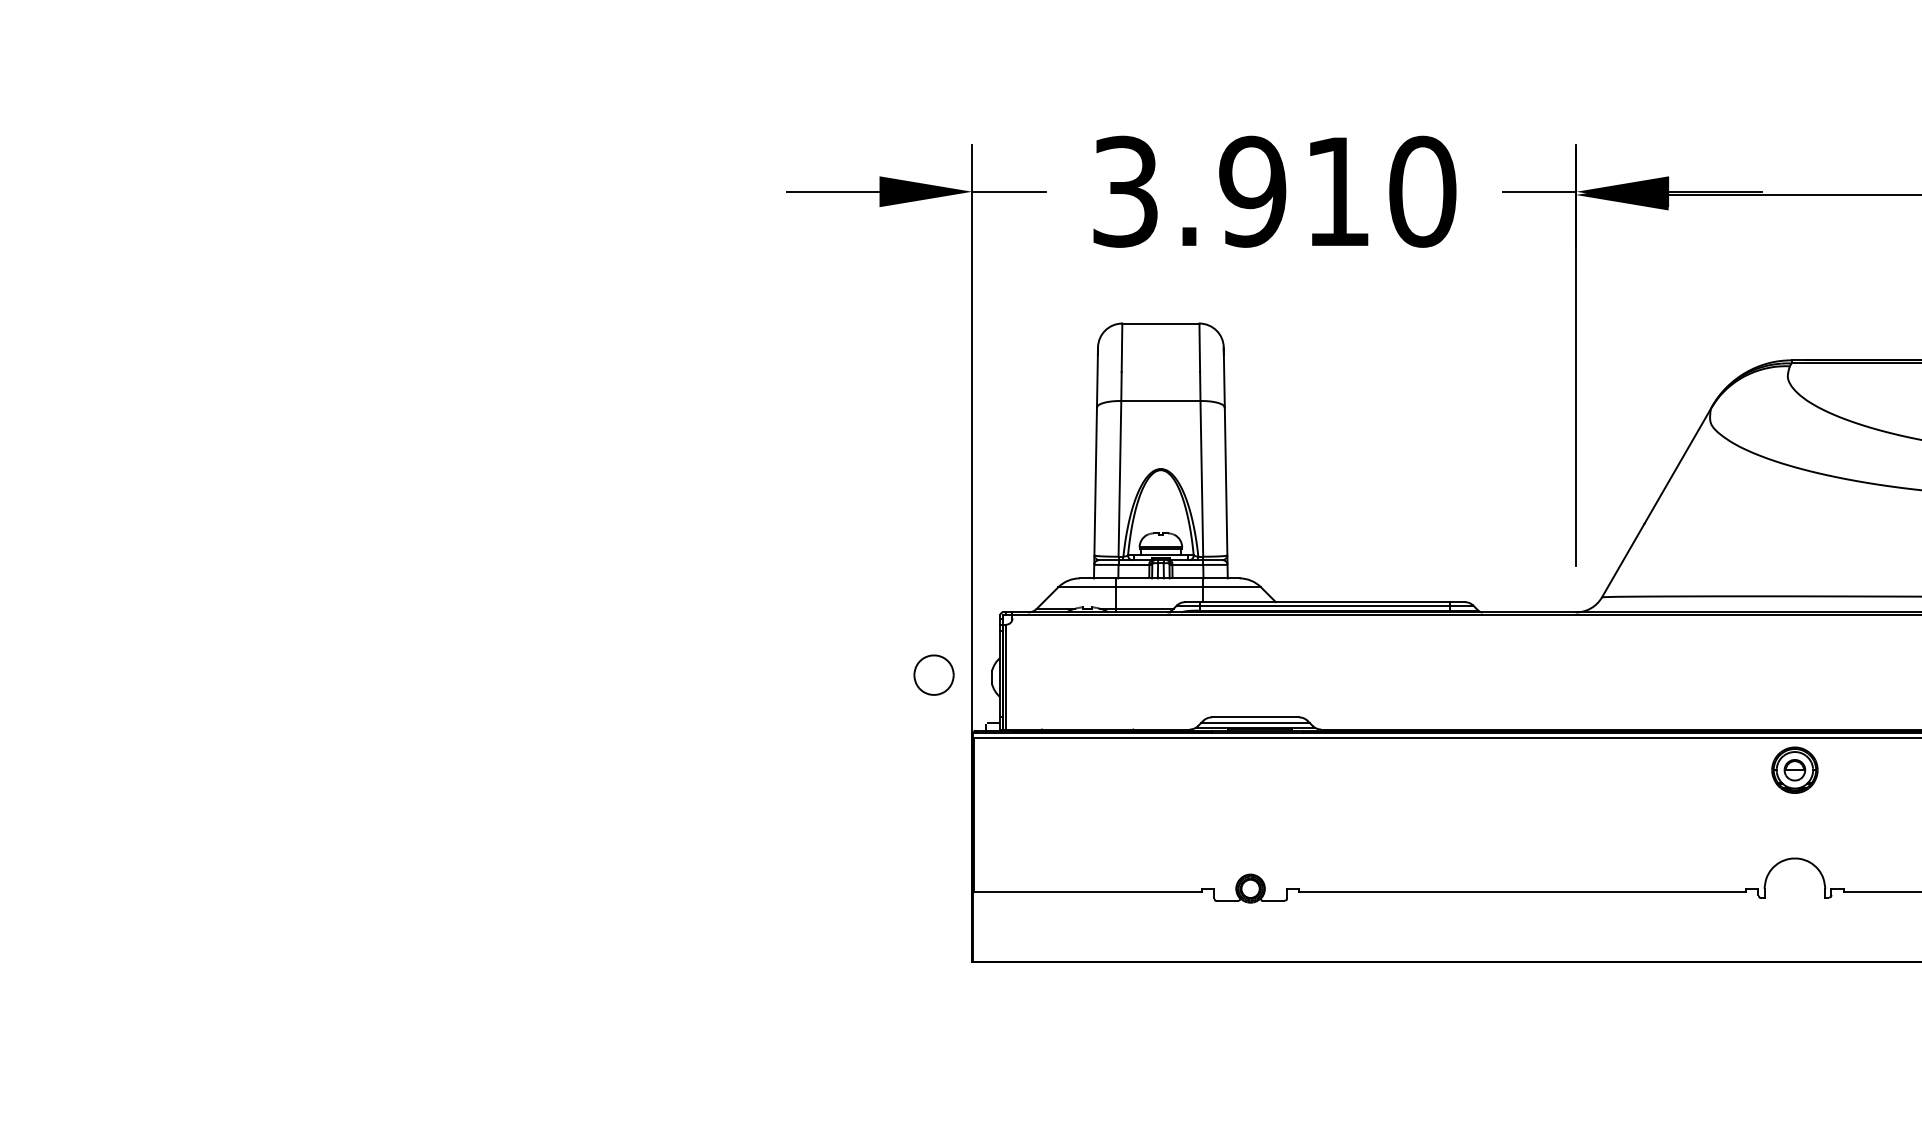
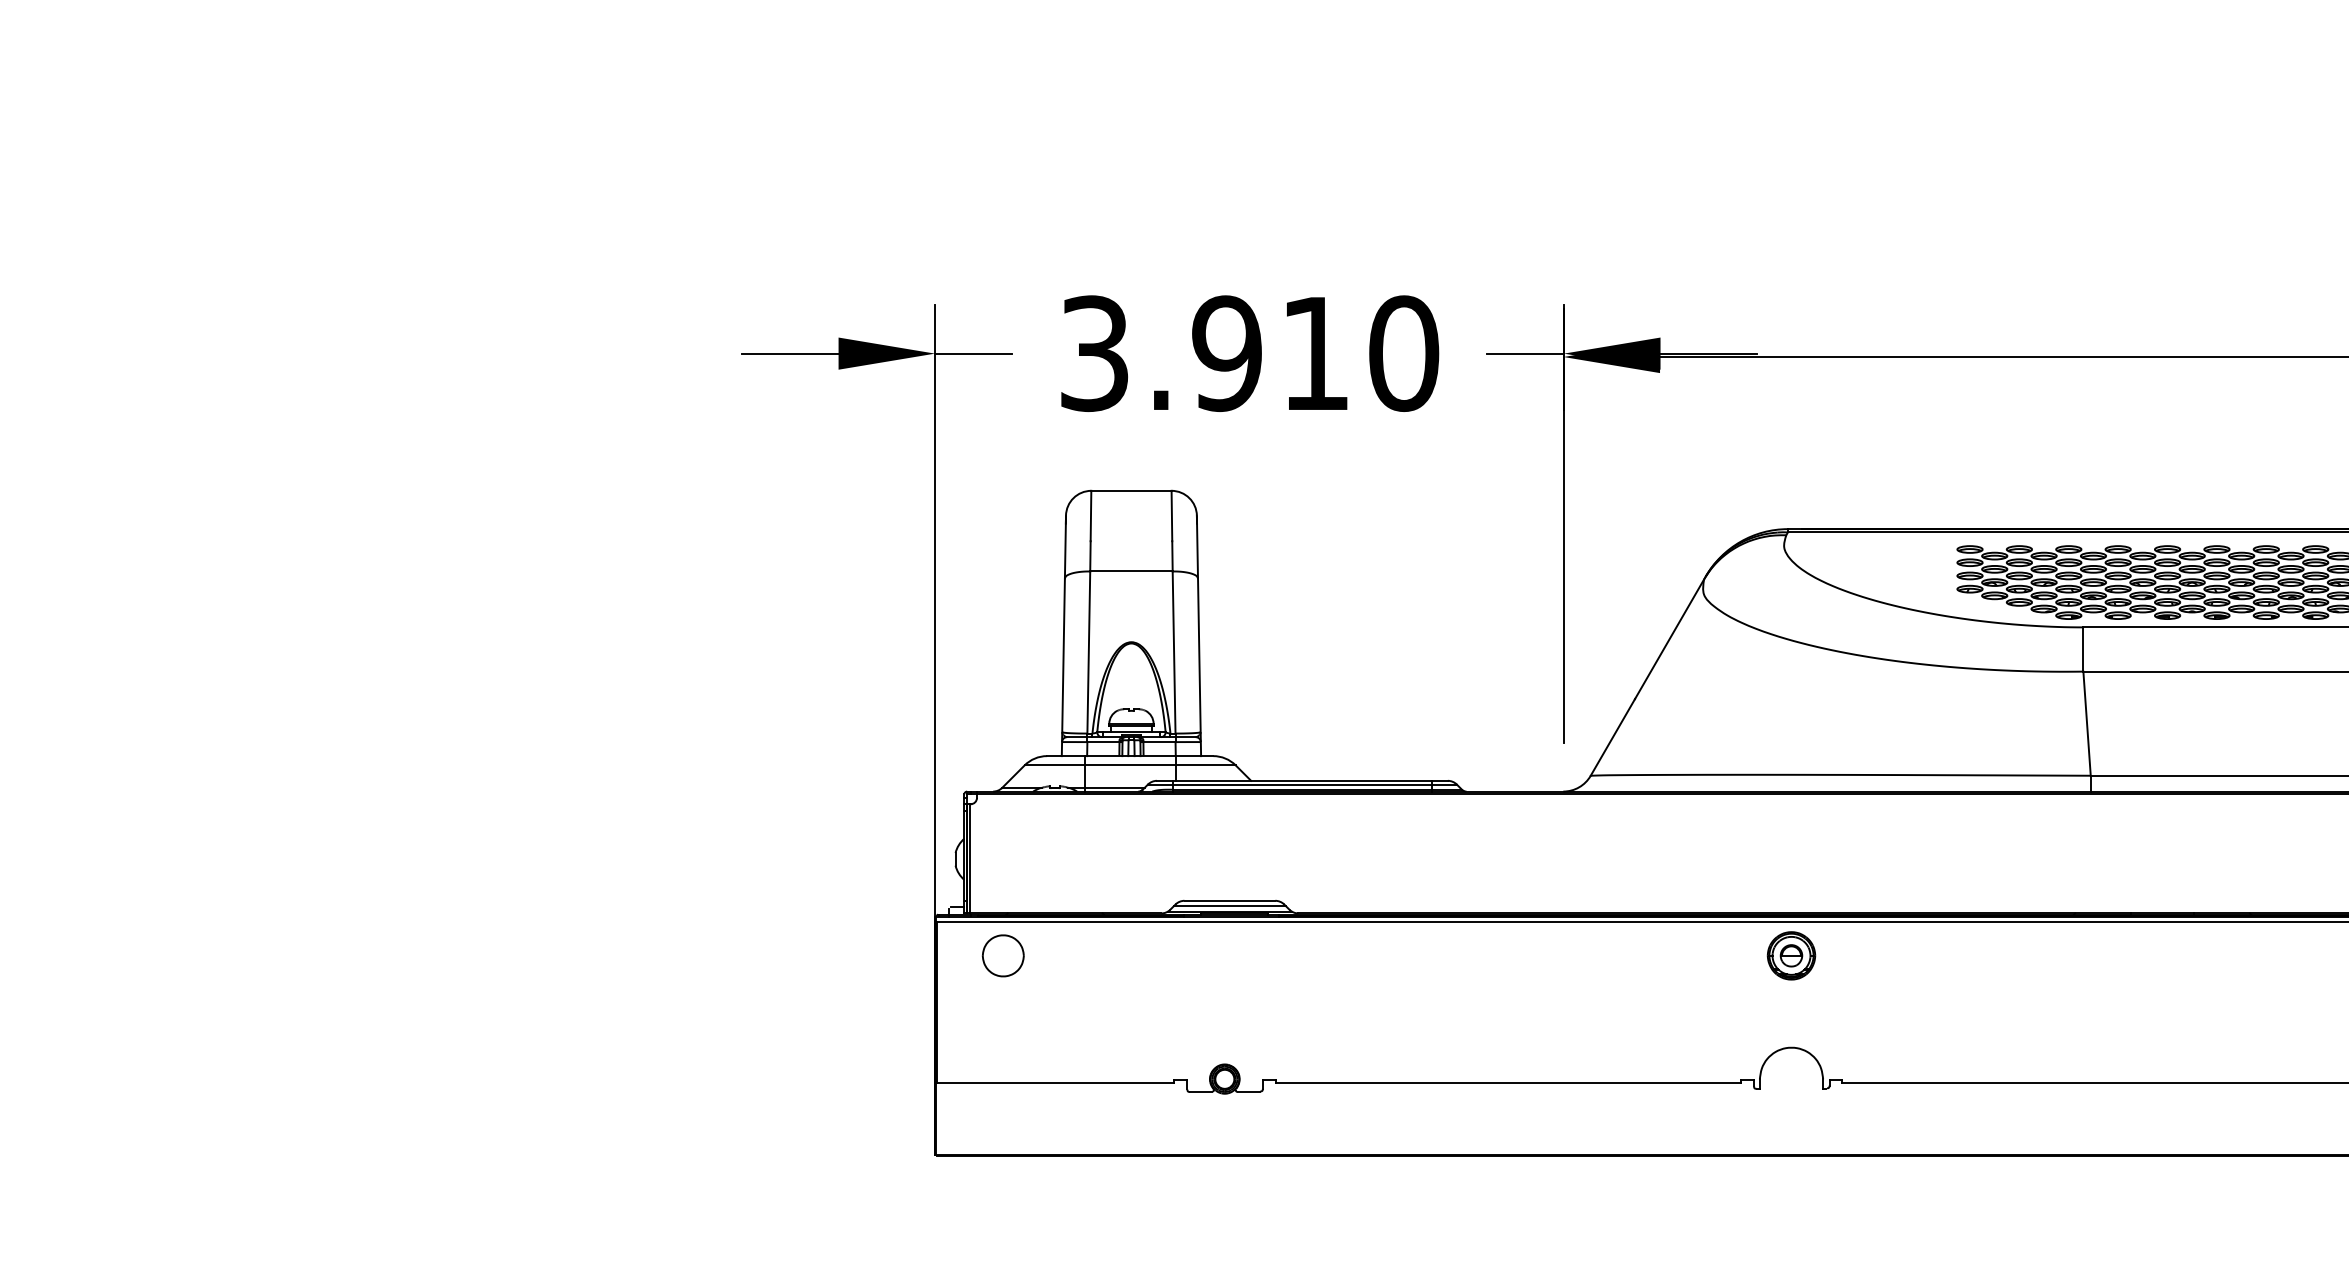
part: (933, 674) -> (1002, 955), moved

